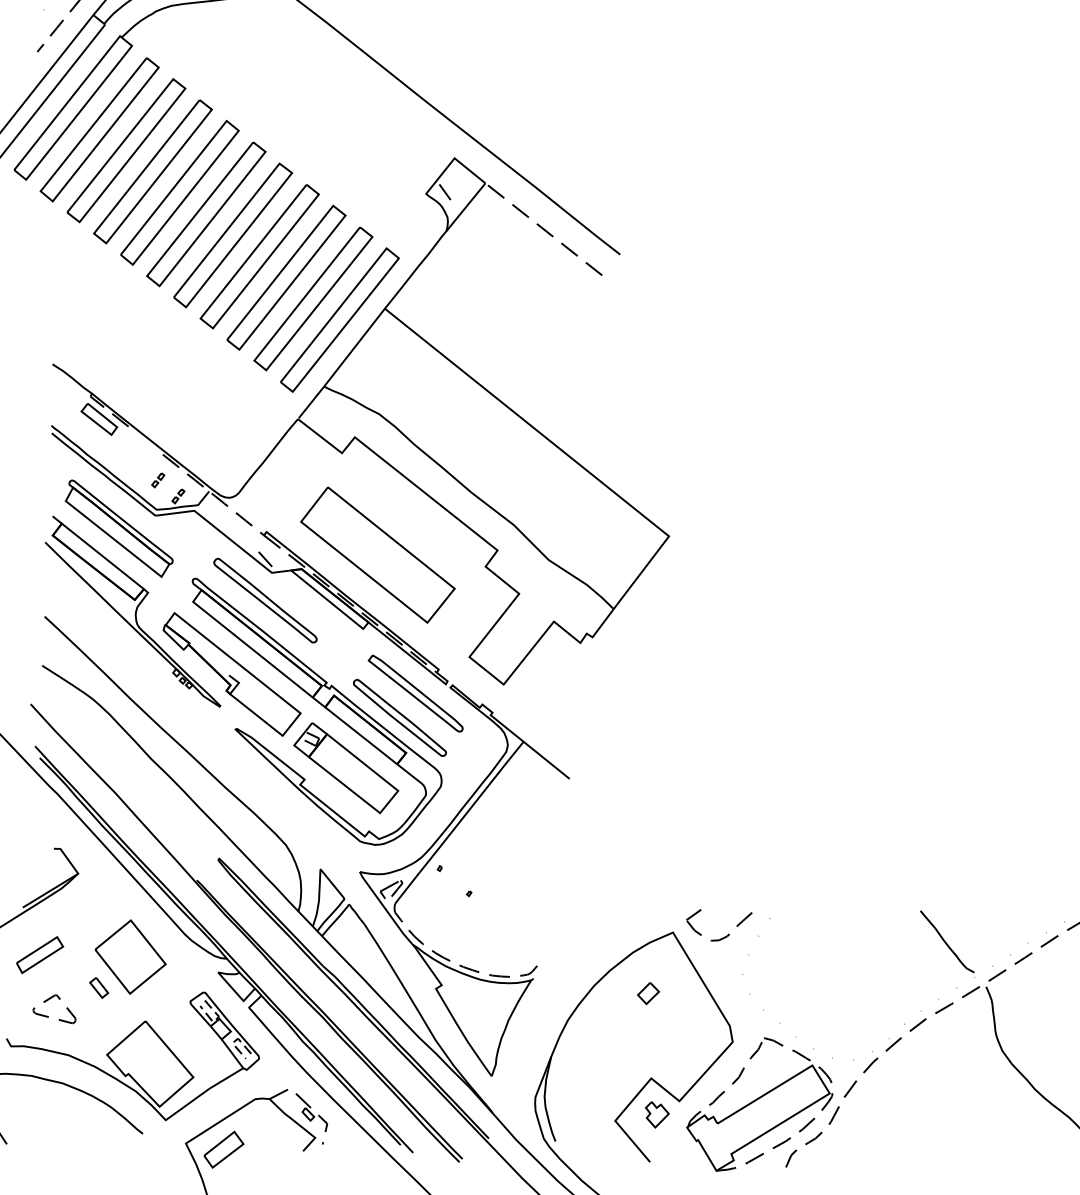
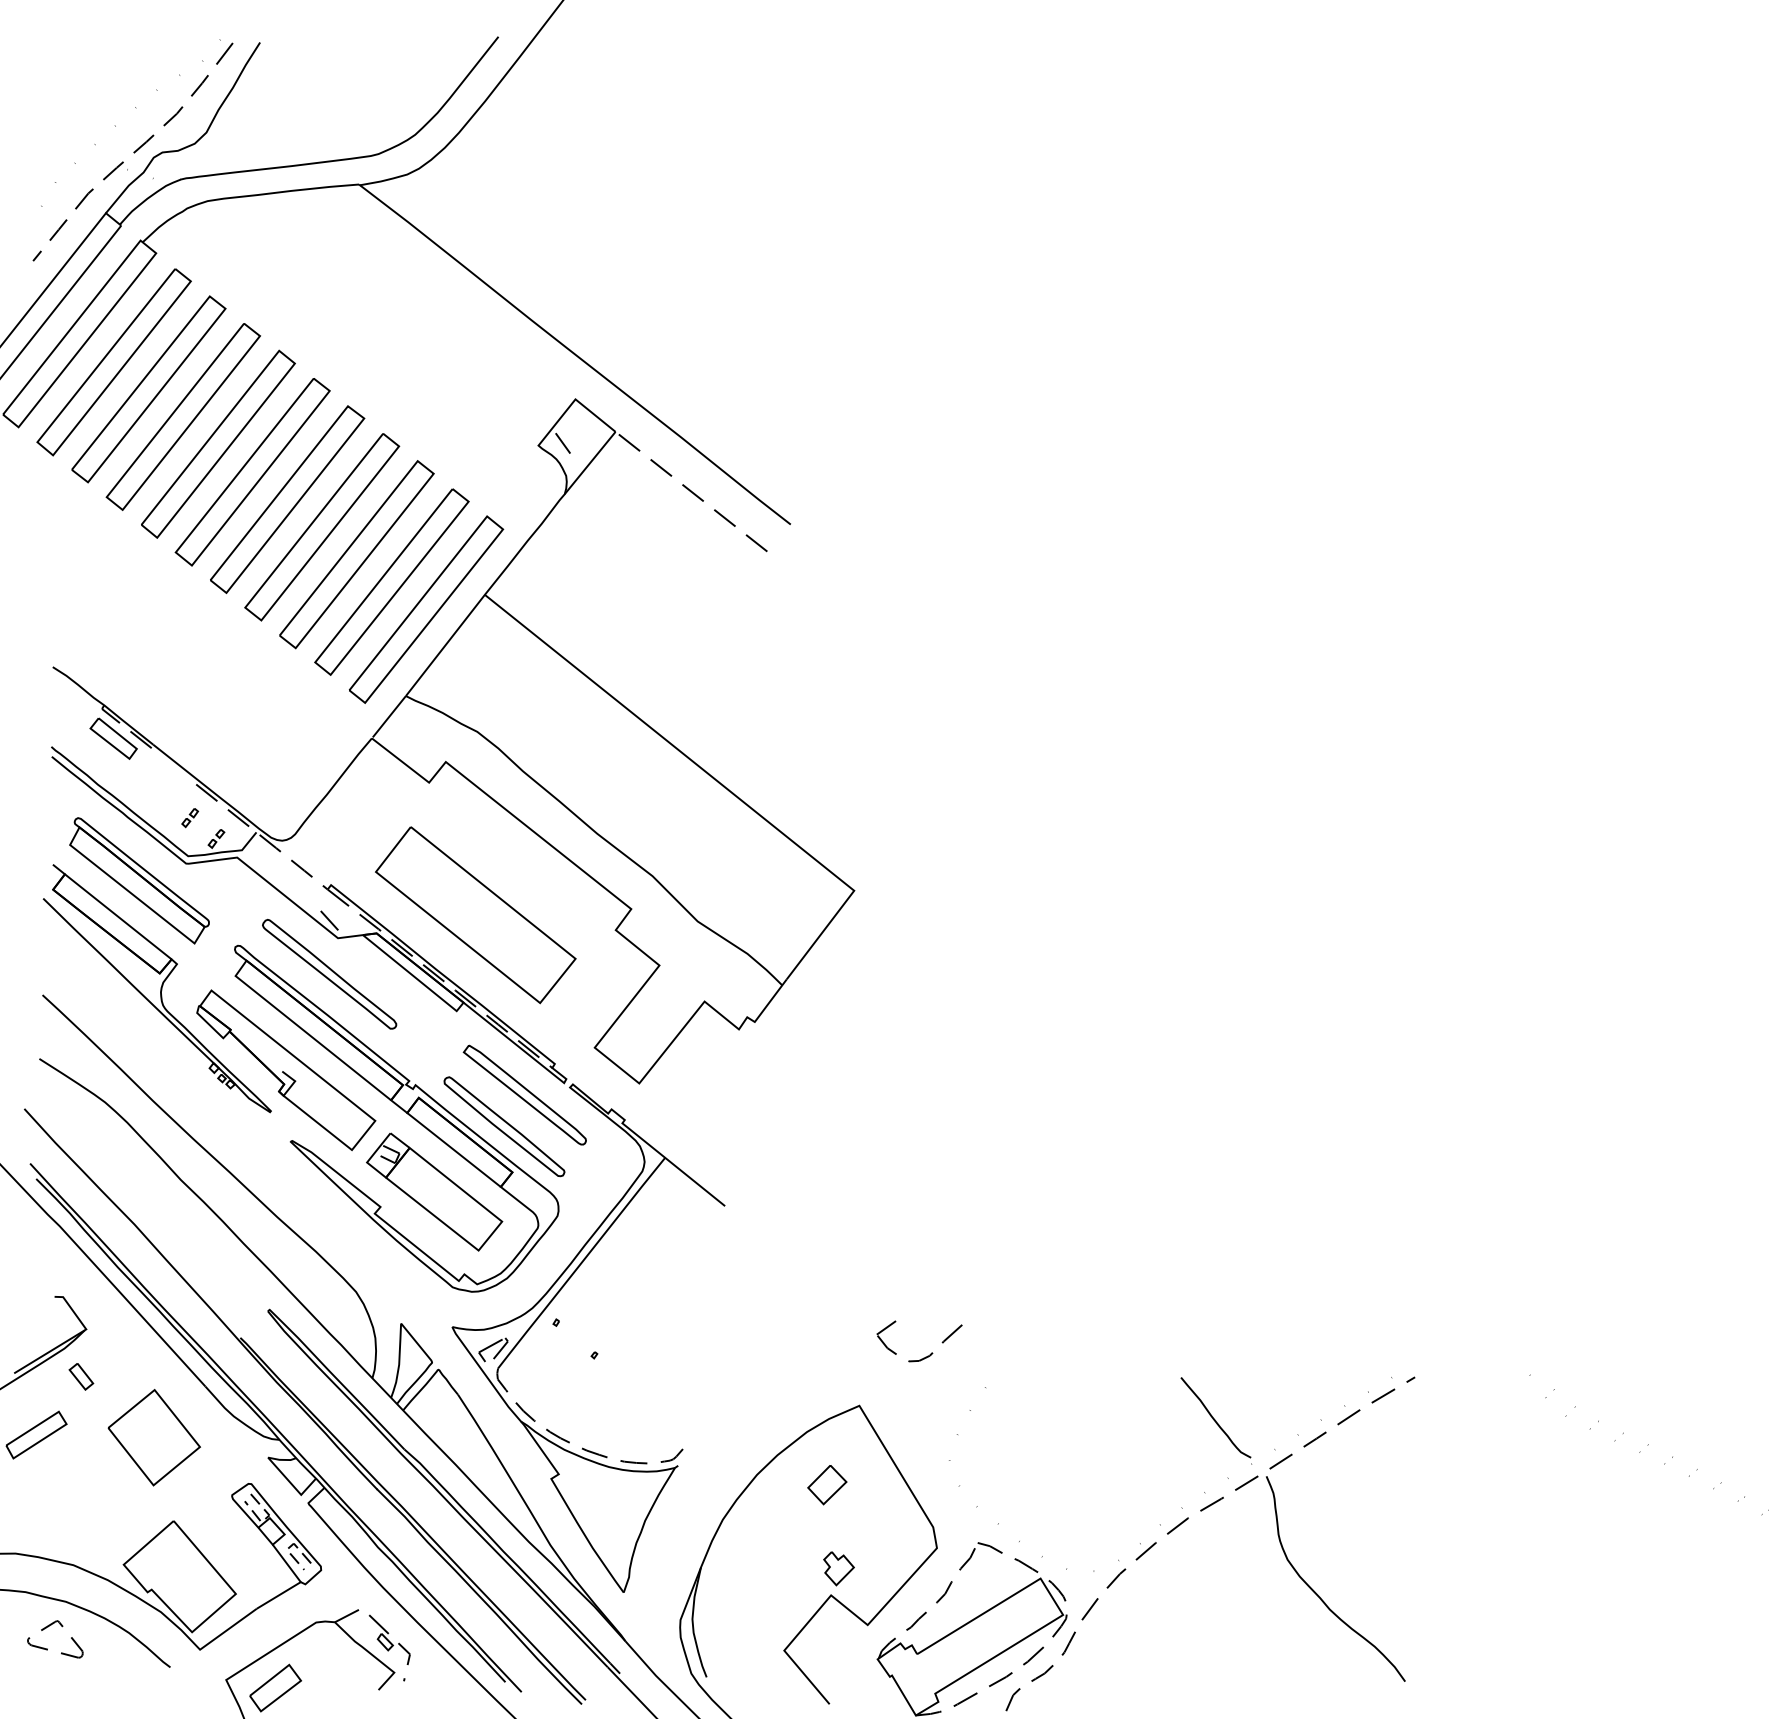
part: (725, 936) -> (927, 1355), moved
part: (99, 987) -> (81, 1376), moved
part: (648, 993) -> (827, 1484), size x1.4
part: (48, 1016) -> (47, 1648), moved
part: (656, 1114) -> (838, 1568), moved

